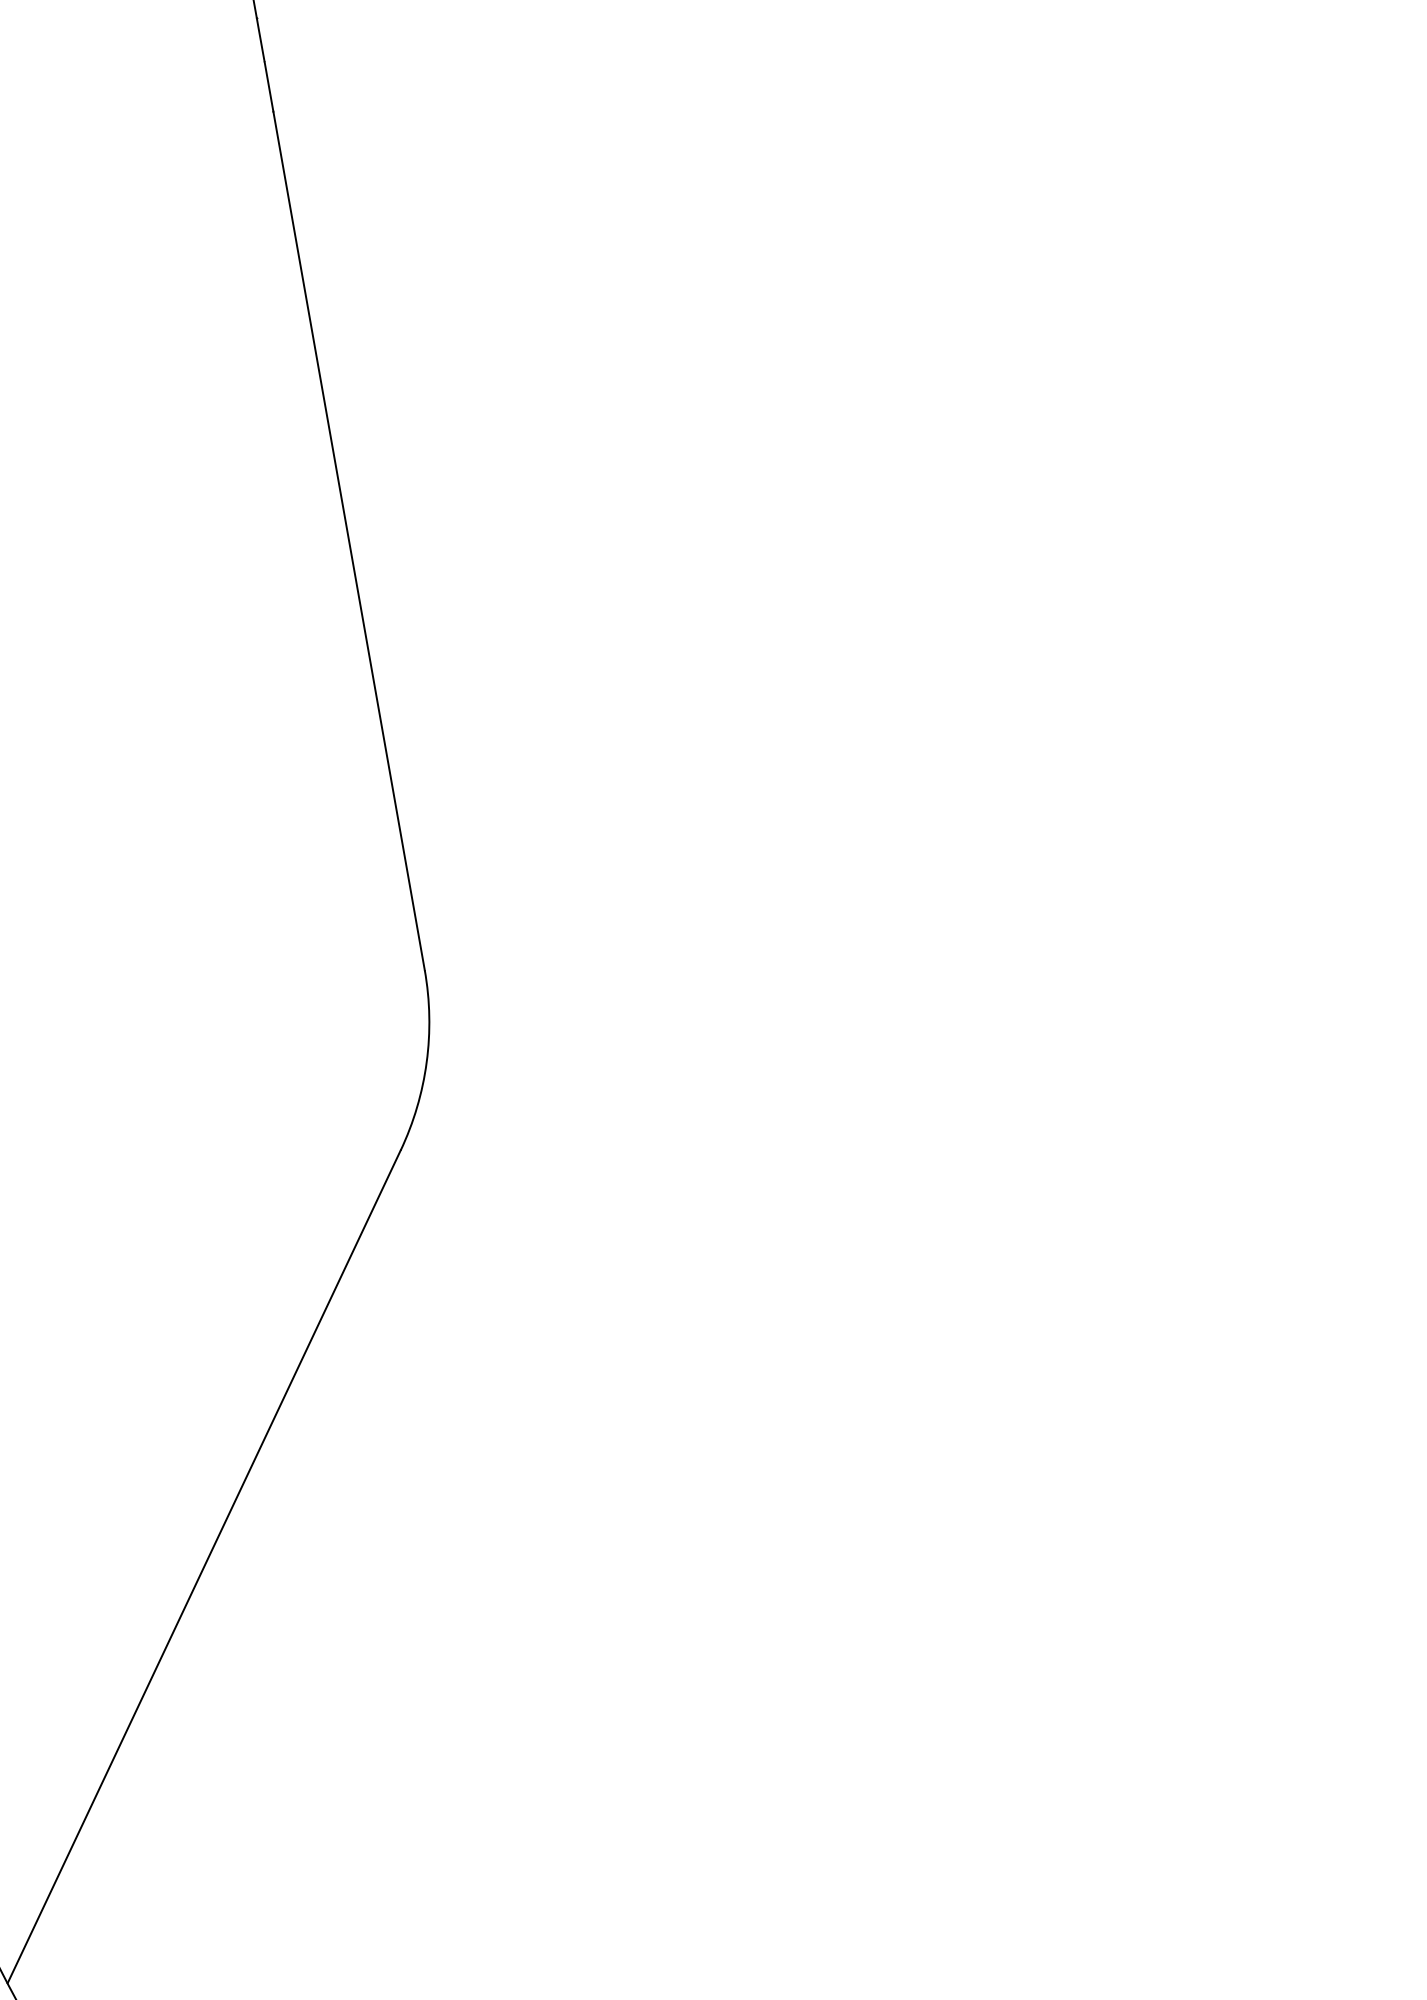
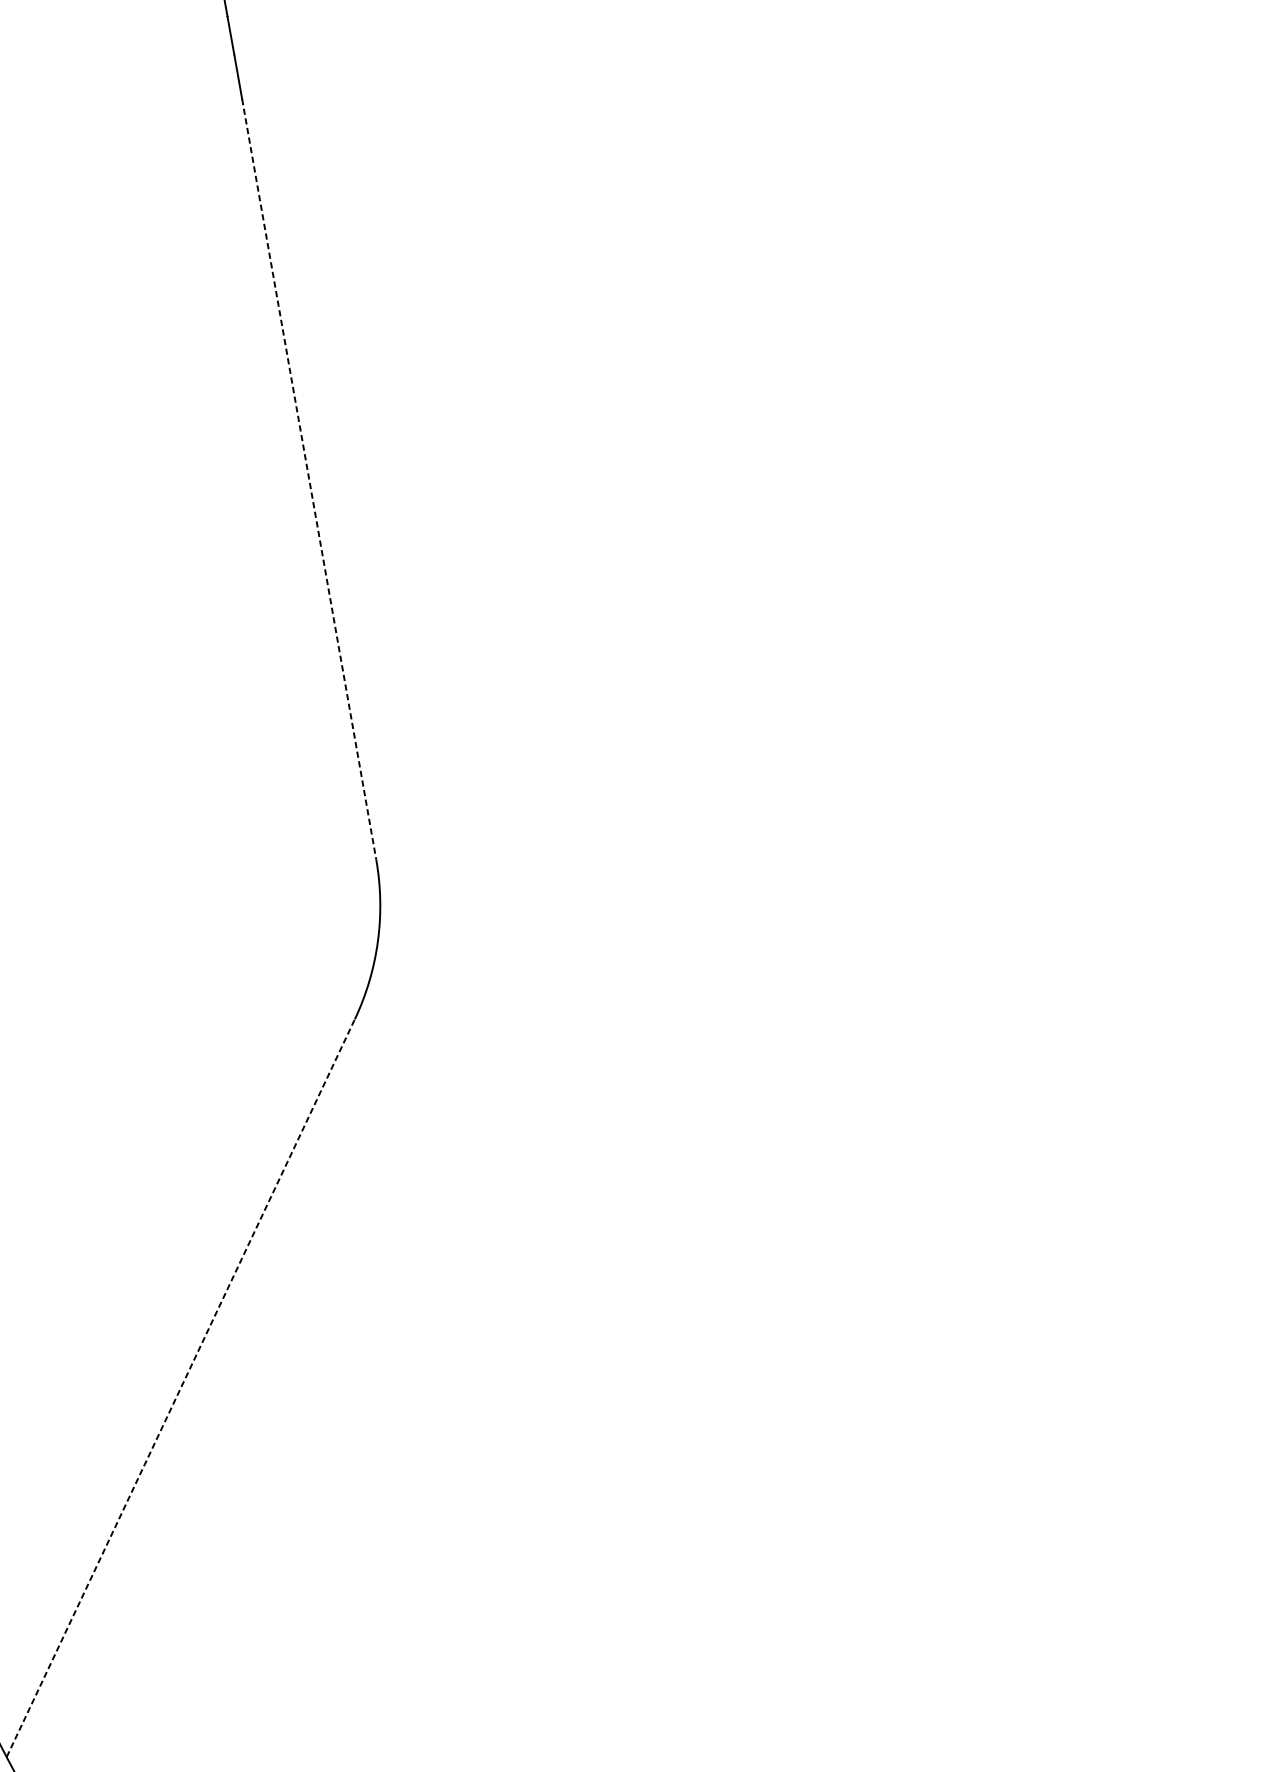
line: (349, 540) -> (309, 478), solid -> dashed
line: (204, 1566) -> (181, 1387), solid -> dashed

